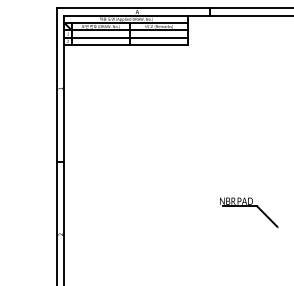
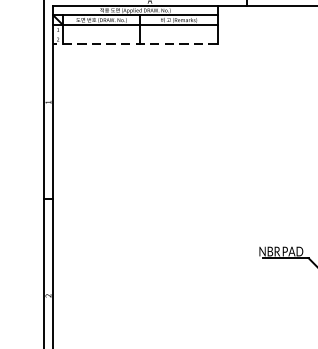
line: (126, 37) -> (135, 34), removed
line: (125, 44) -> (134, 43), solid -> dashed

